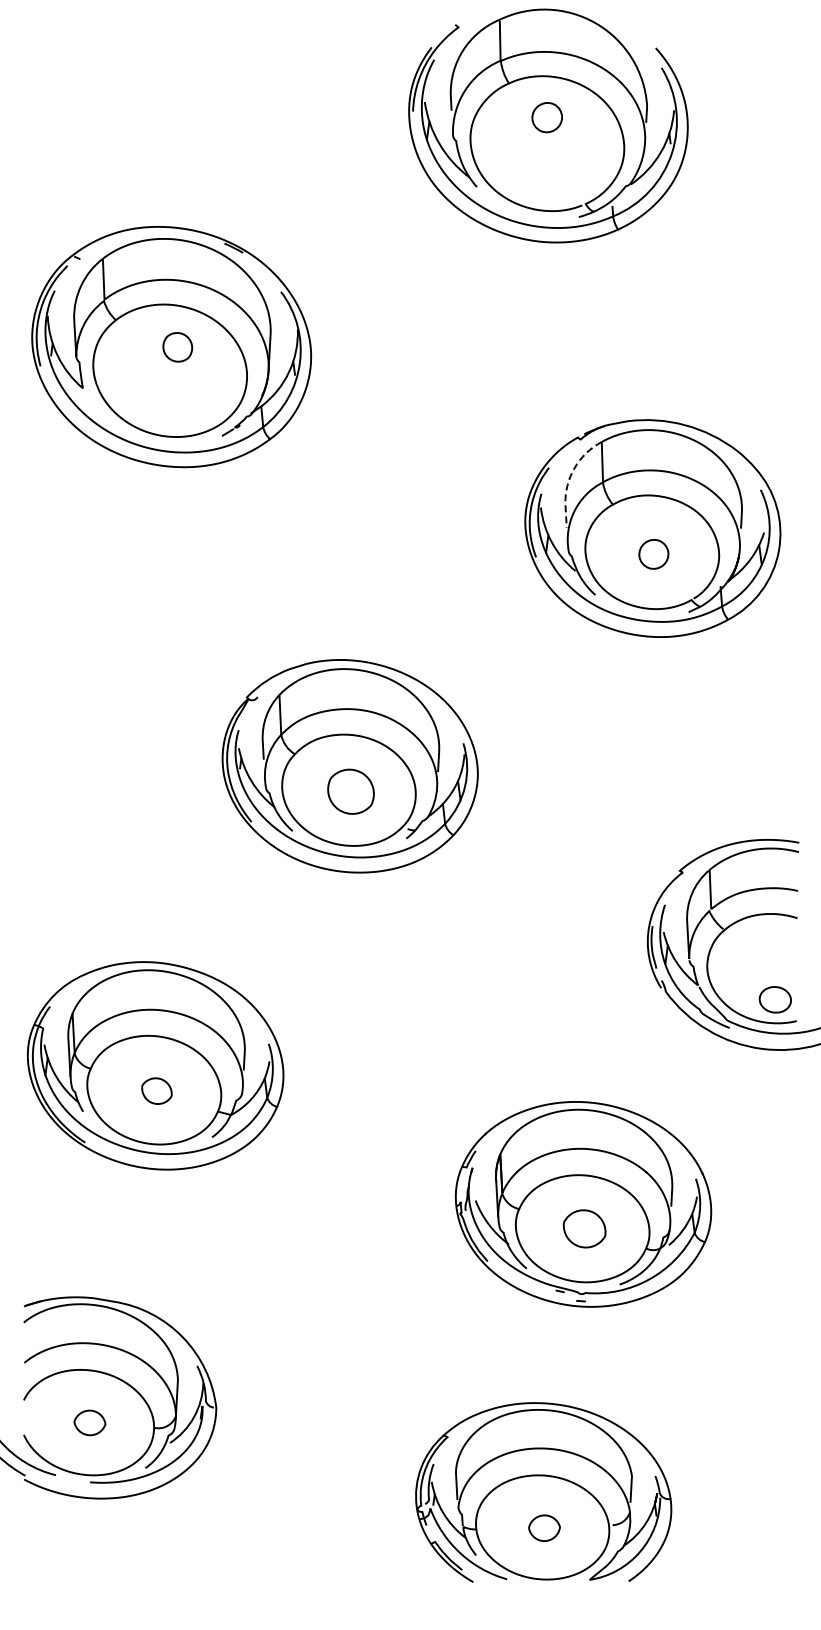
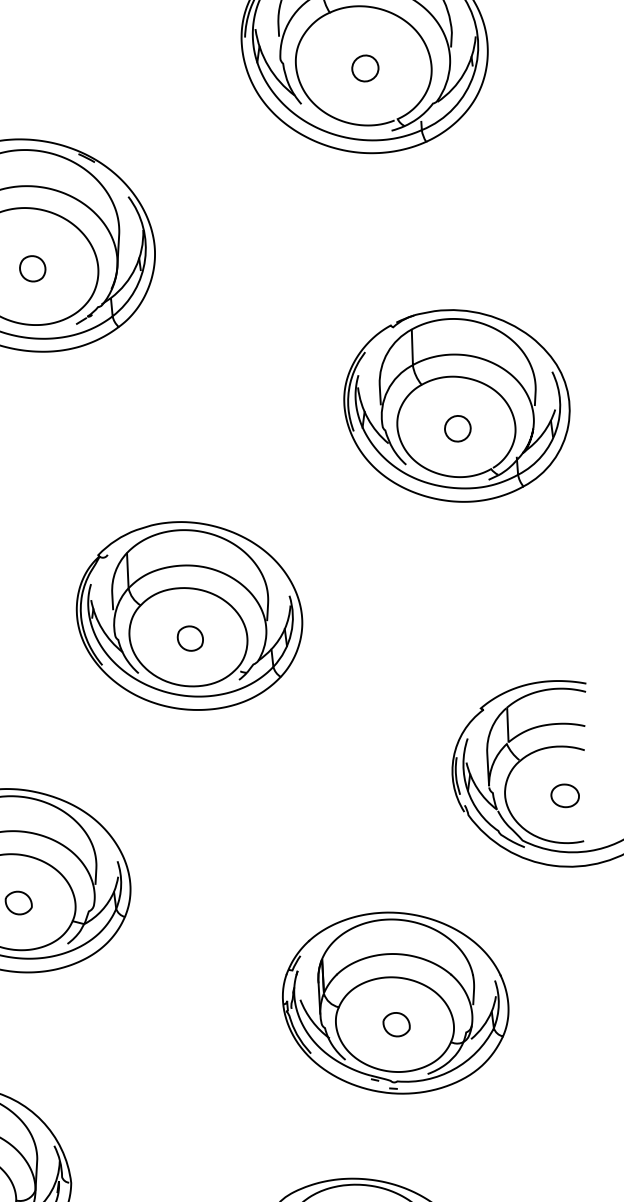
part: (546, 117) -> (364, 68), moved
part: (177, 347) -> (32, 268), moved
line: (570, 477) -> (384, 360), dashed -> solid
part: (351, 791) -> (190, 638), size x0.62
part: (774, 999) -> (564, 795), moved
part: (584, 1228) -> (396, 1024), size x0.71

